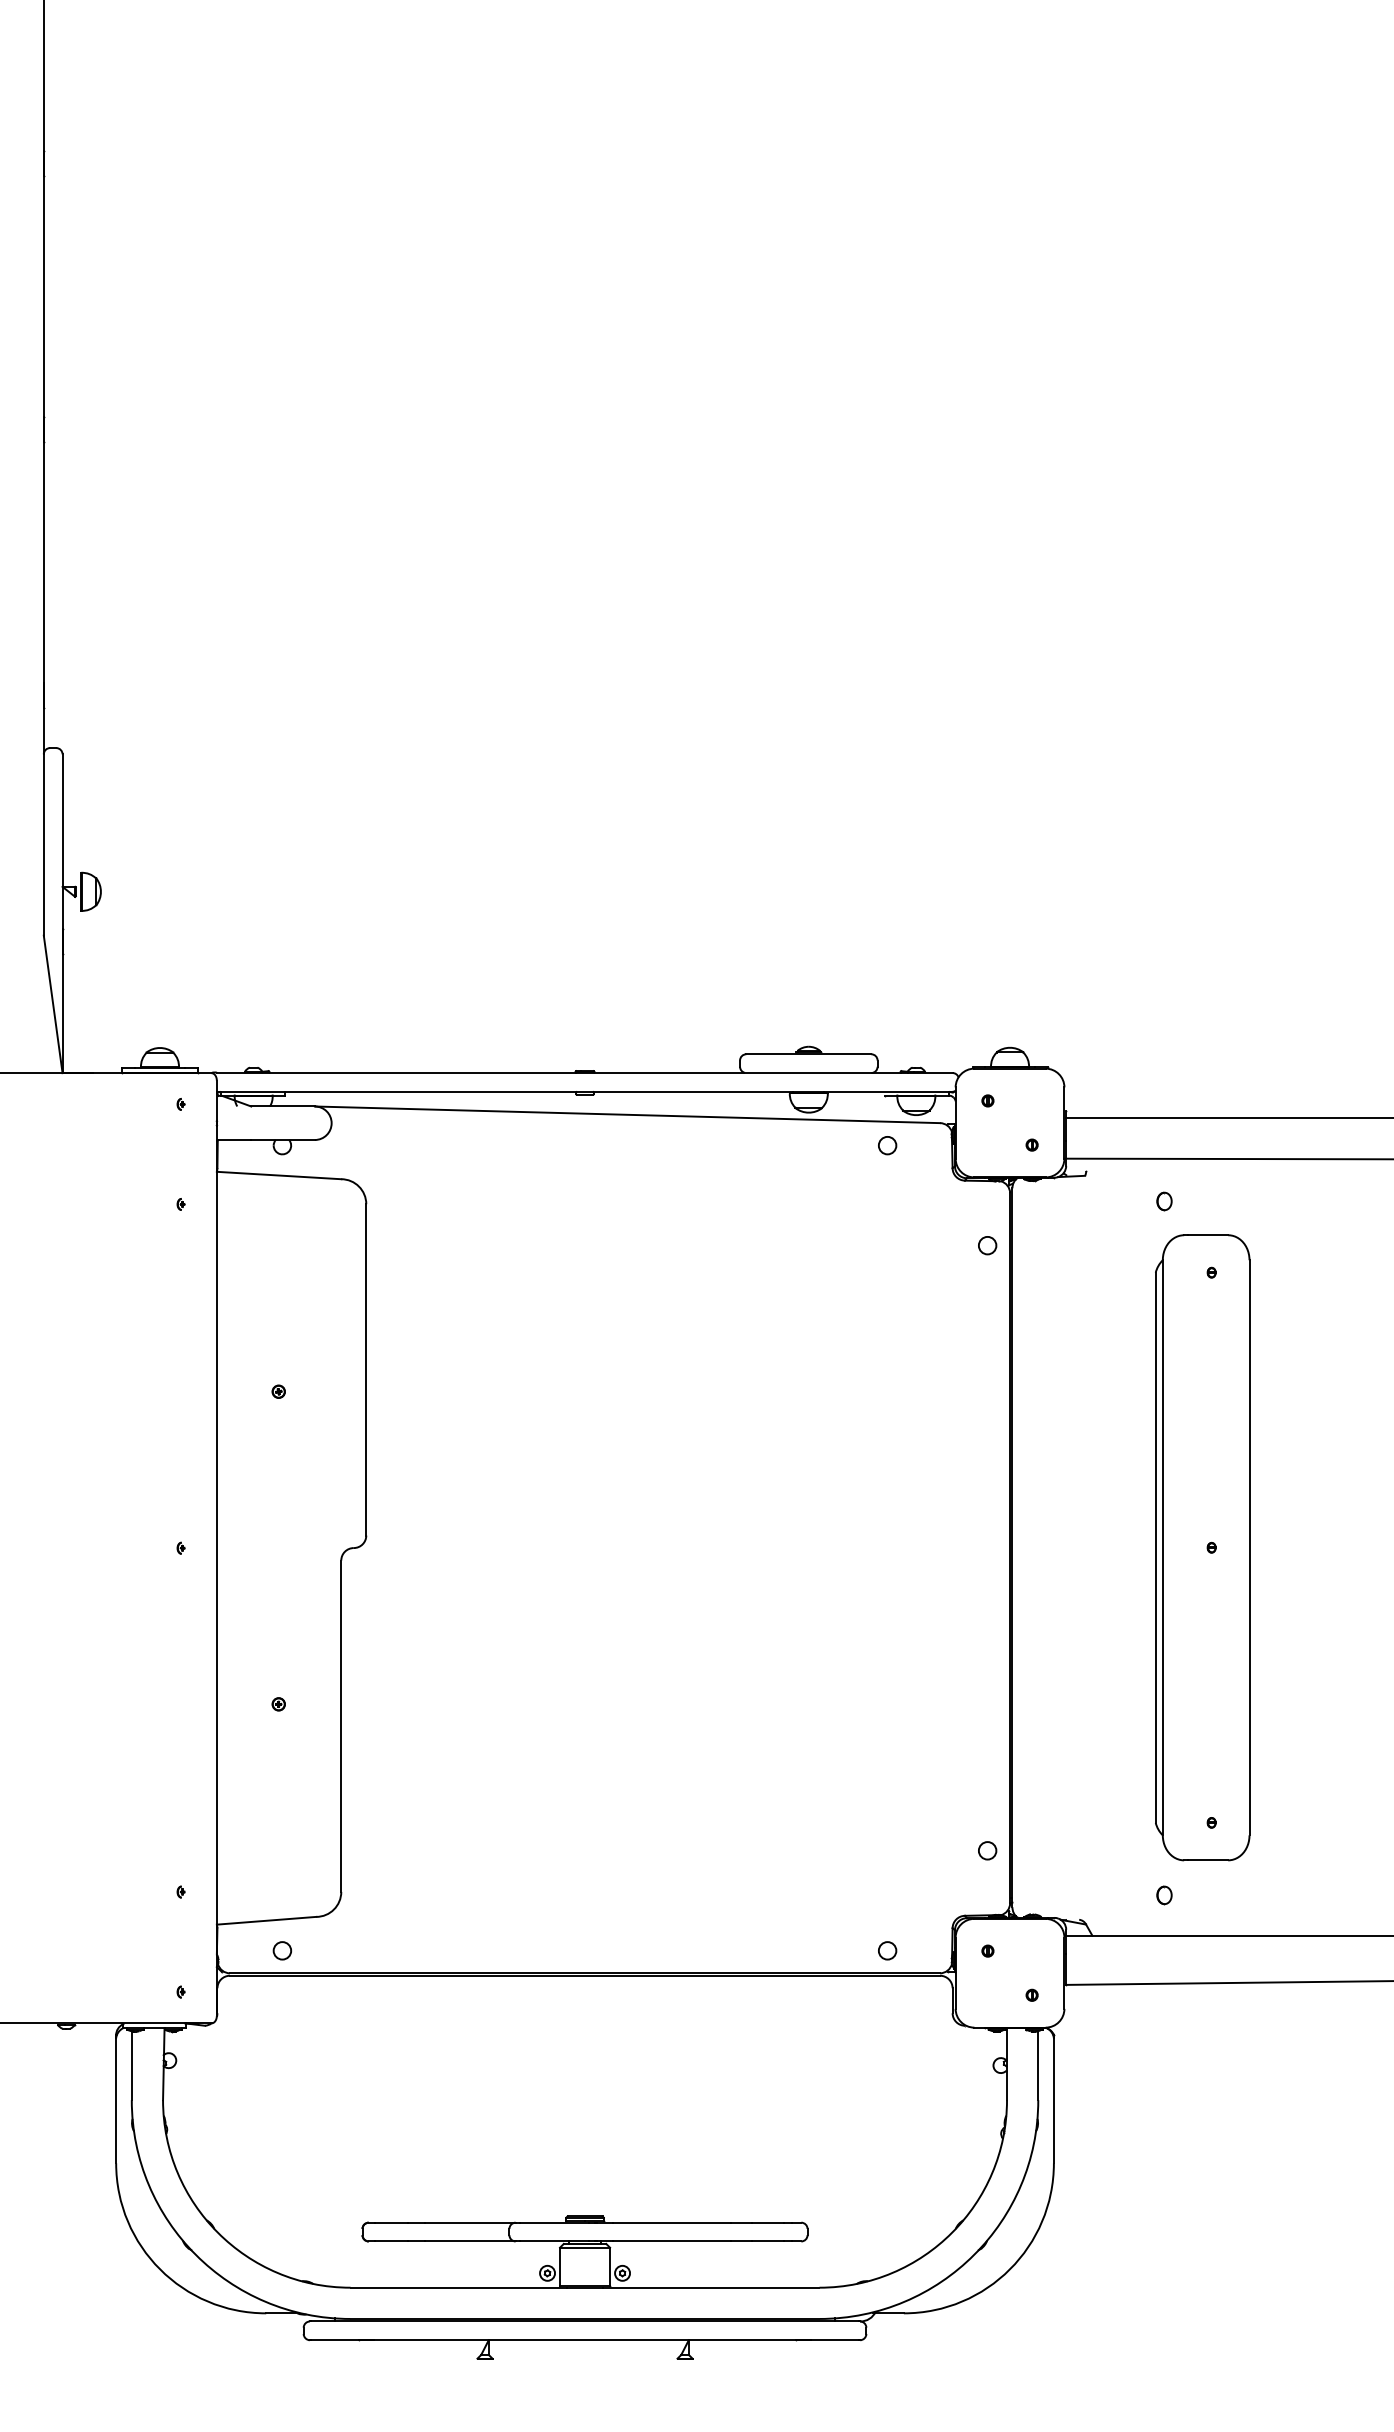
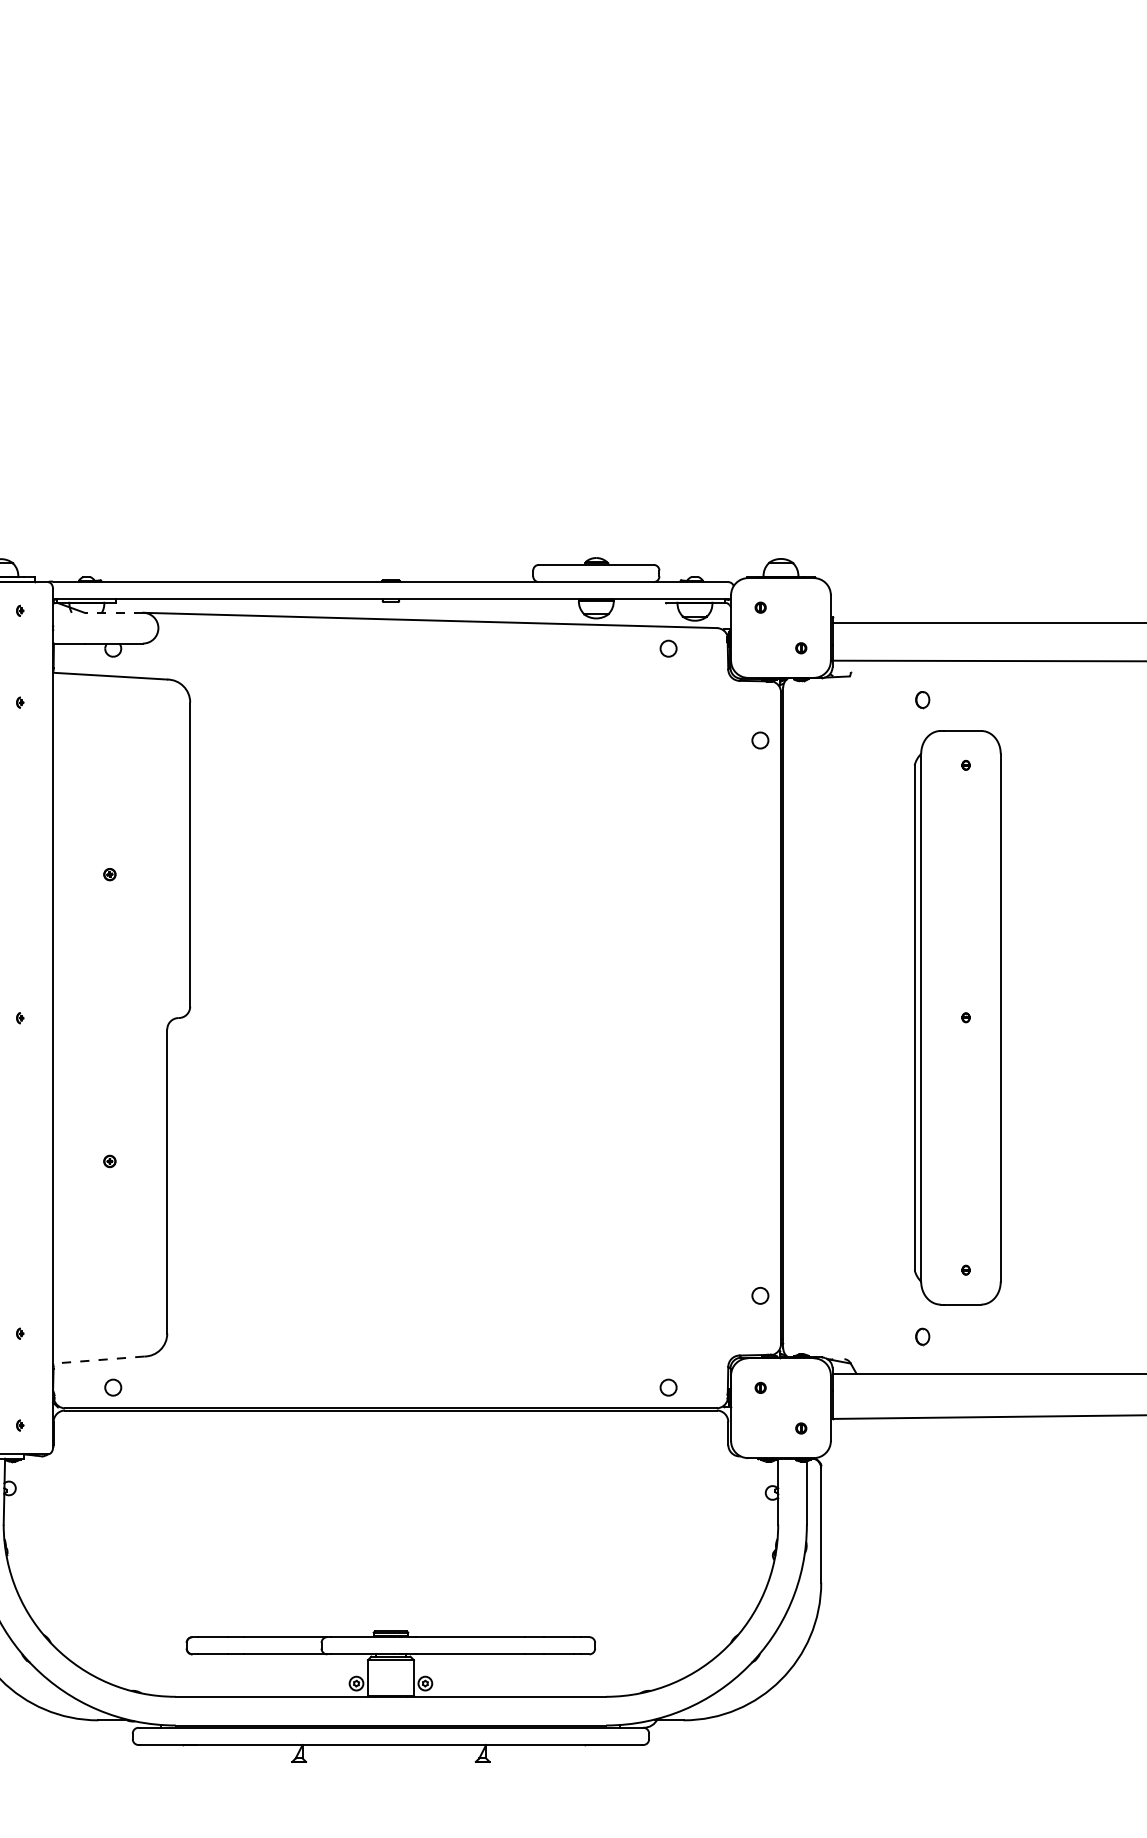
line: (283, 1106) -> (114, 612), solid -> dashed
line: (266, 1920) -> (98, 1359), solid -> dashed

